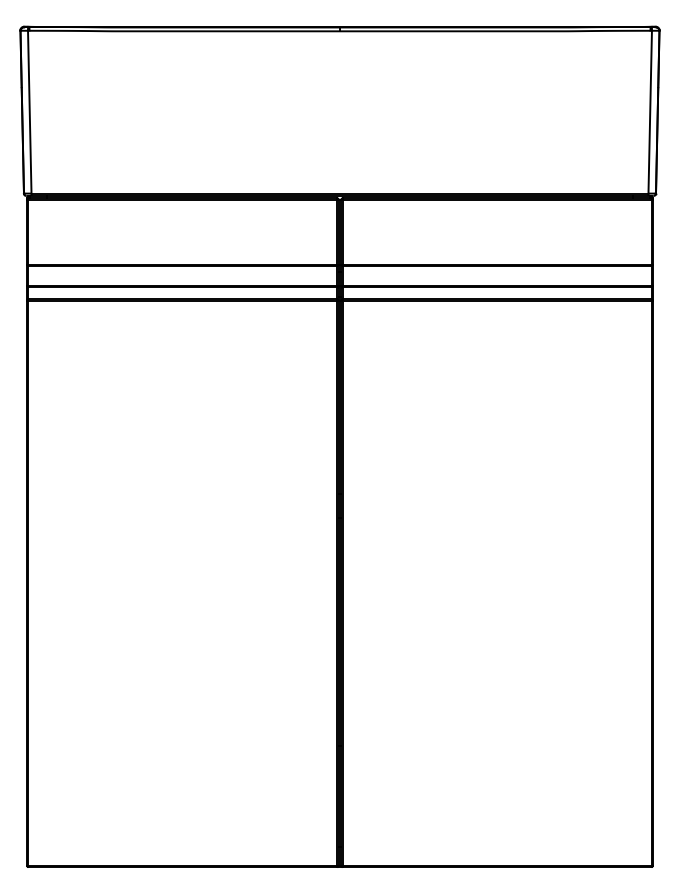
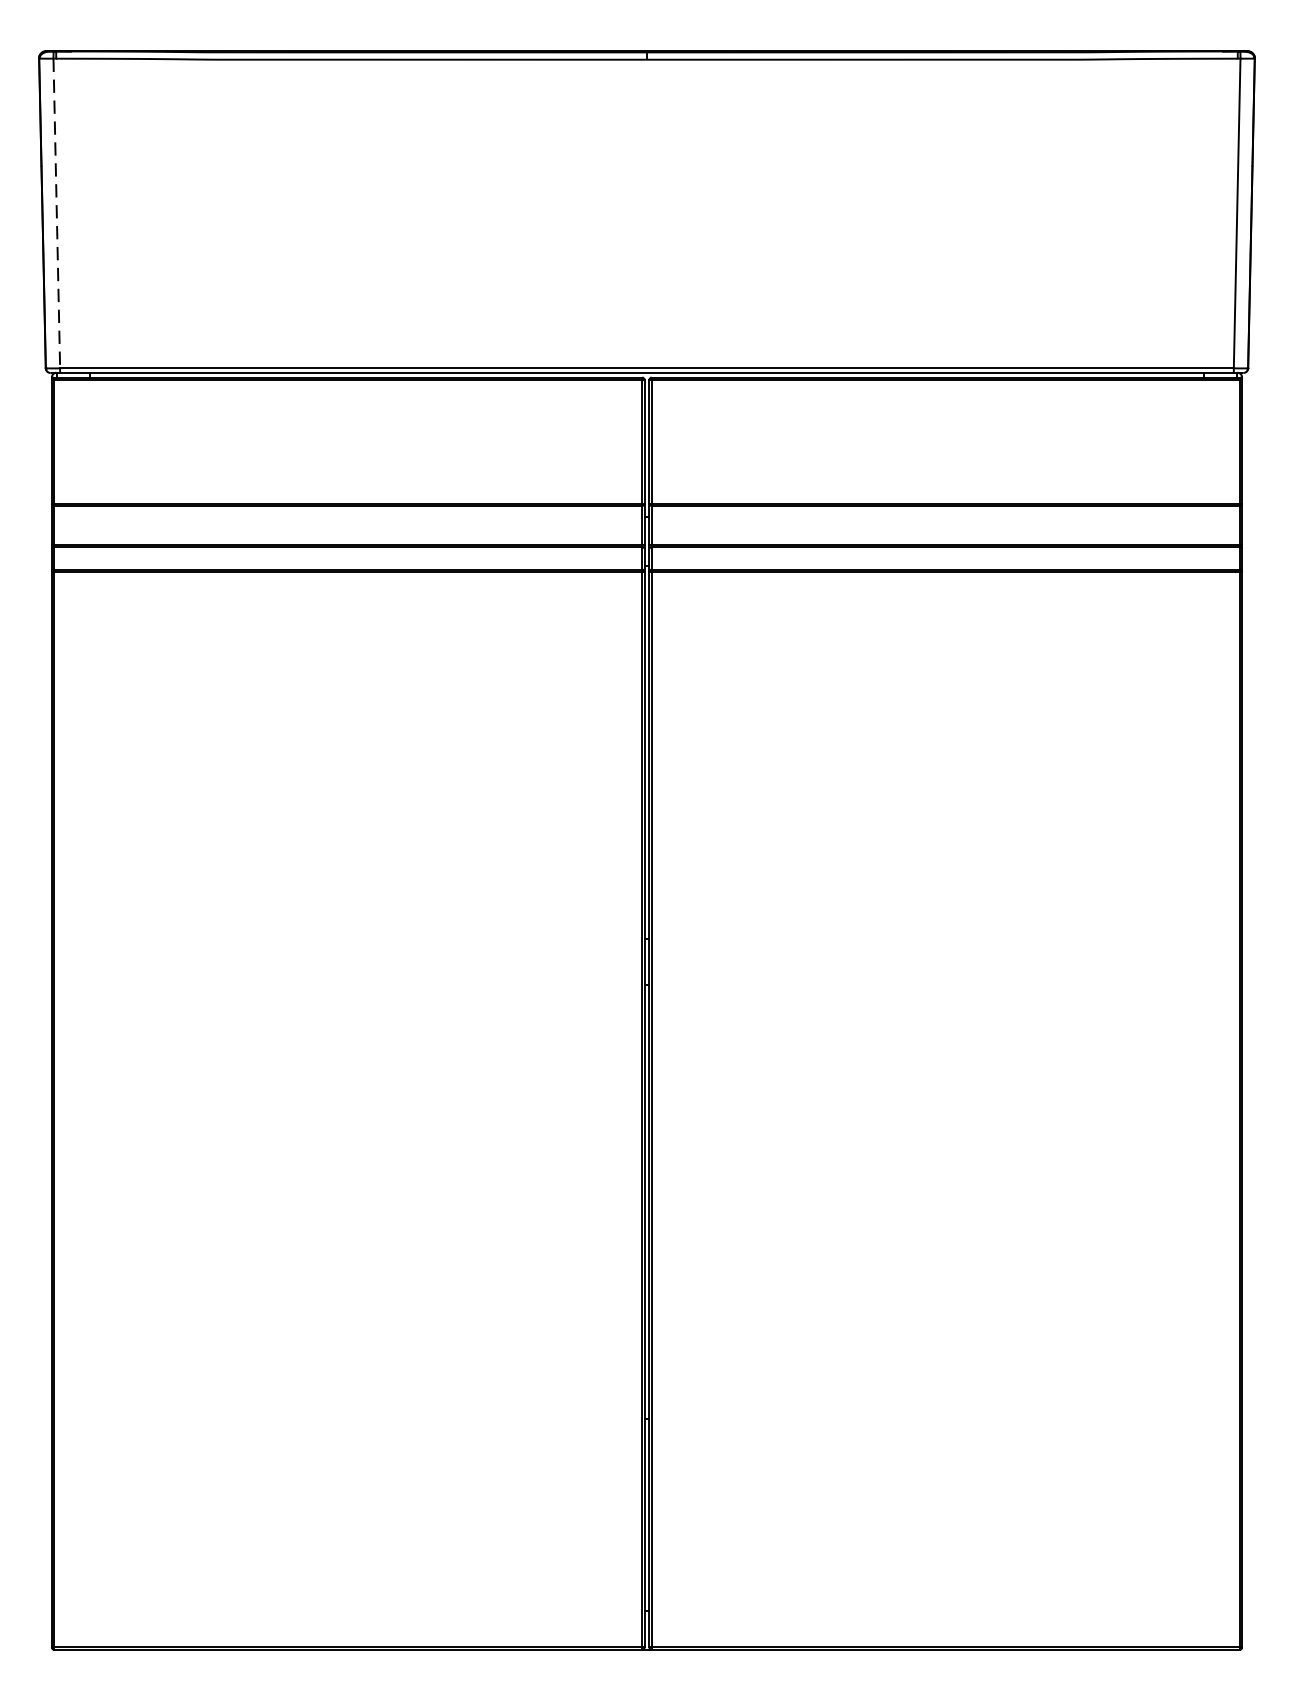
line: (29, 112) -> (56, 214), solid -> dashed

